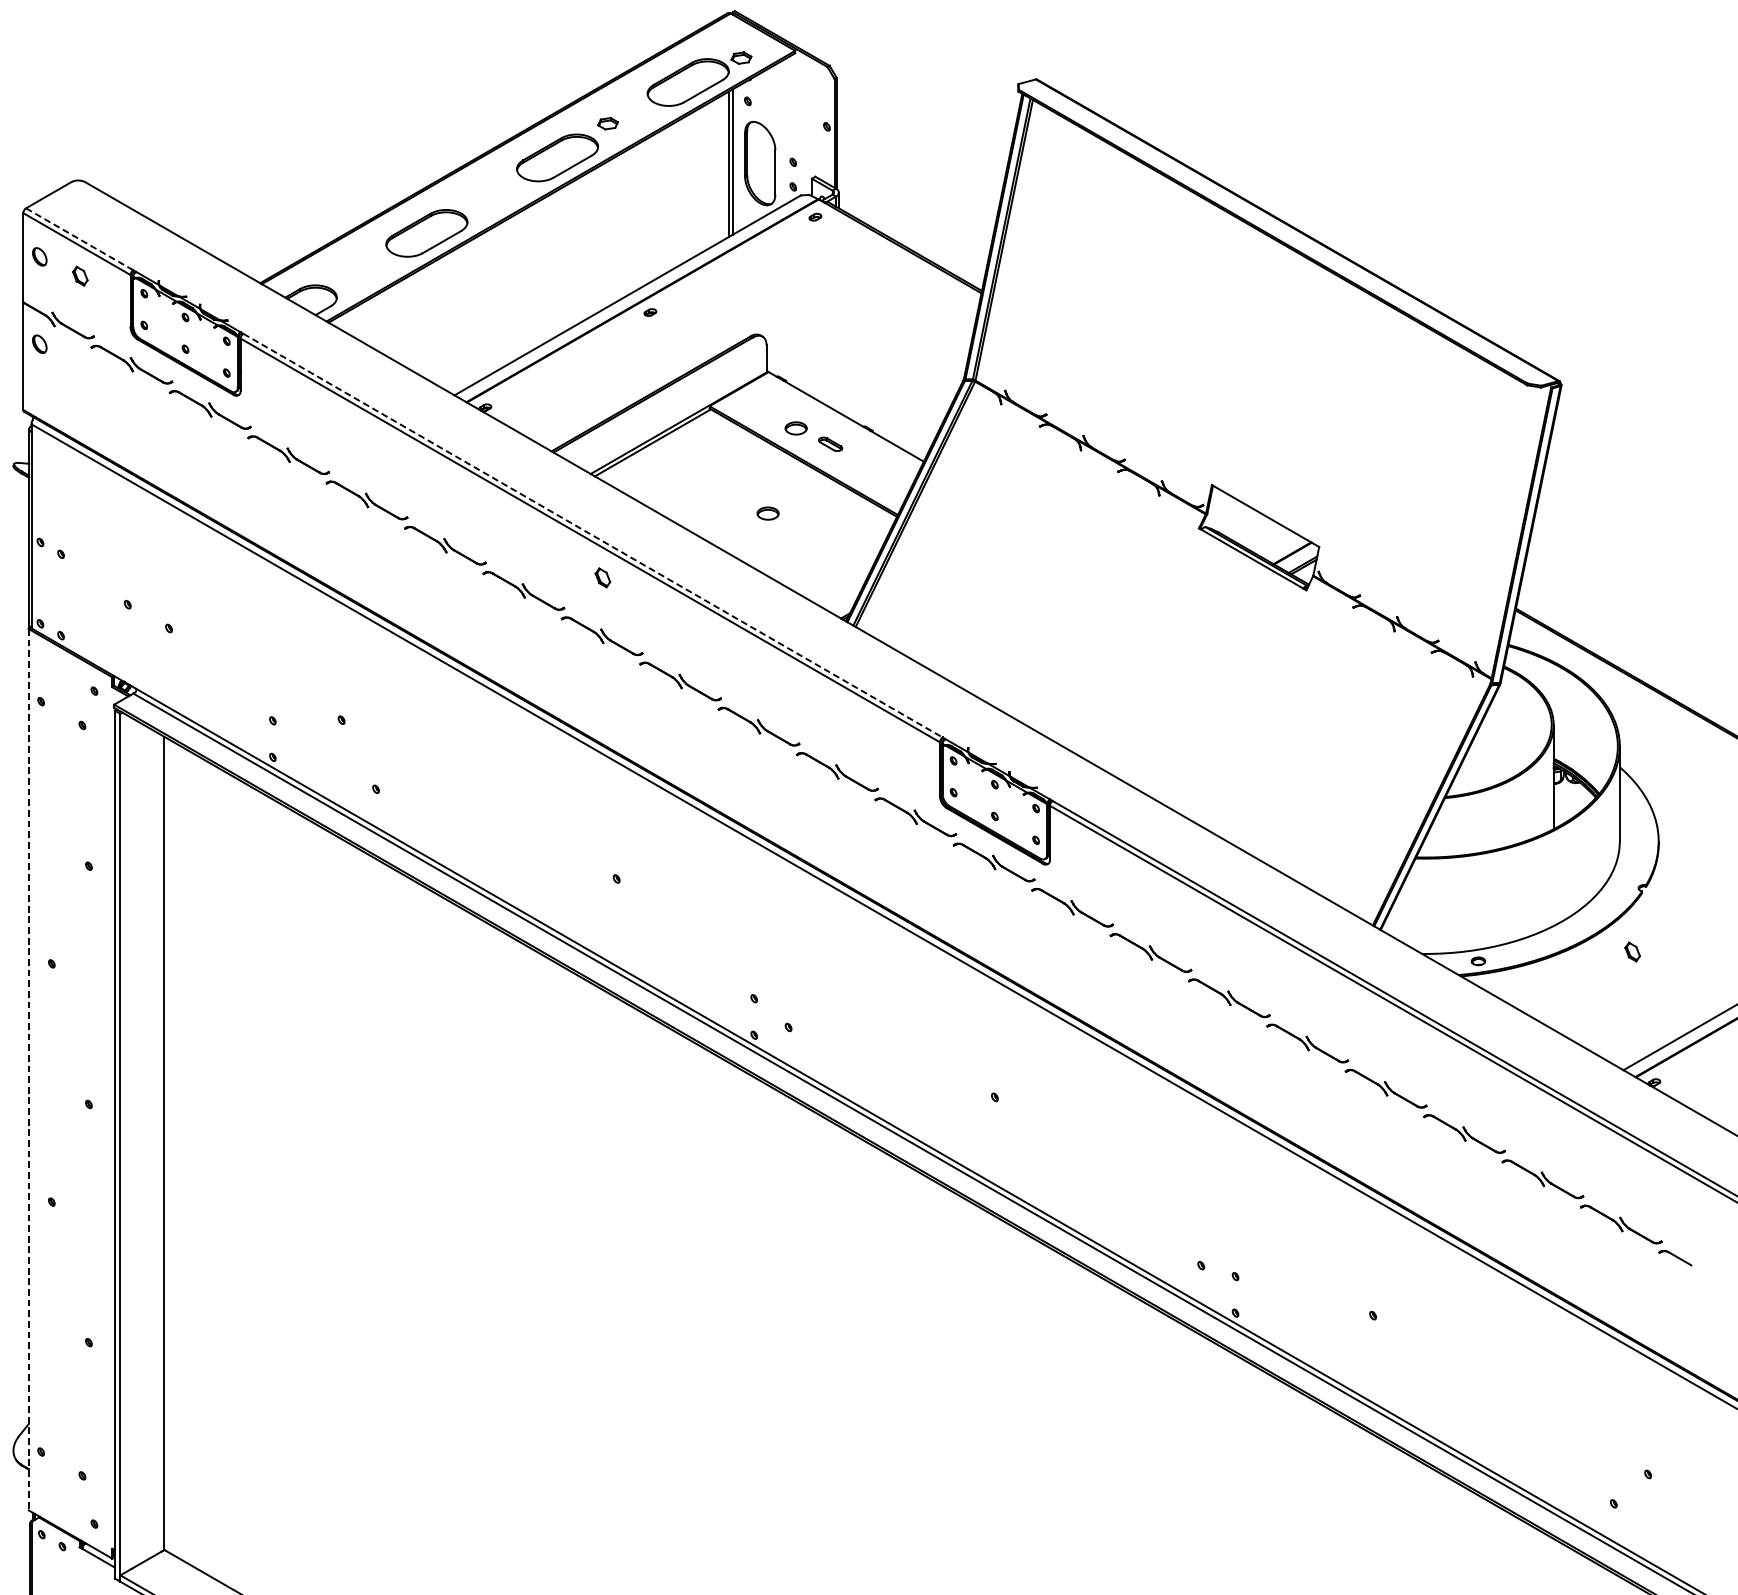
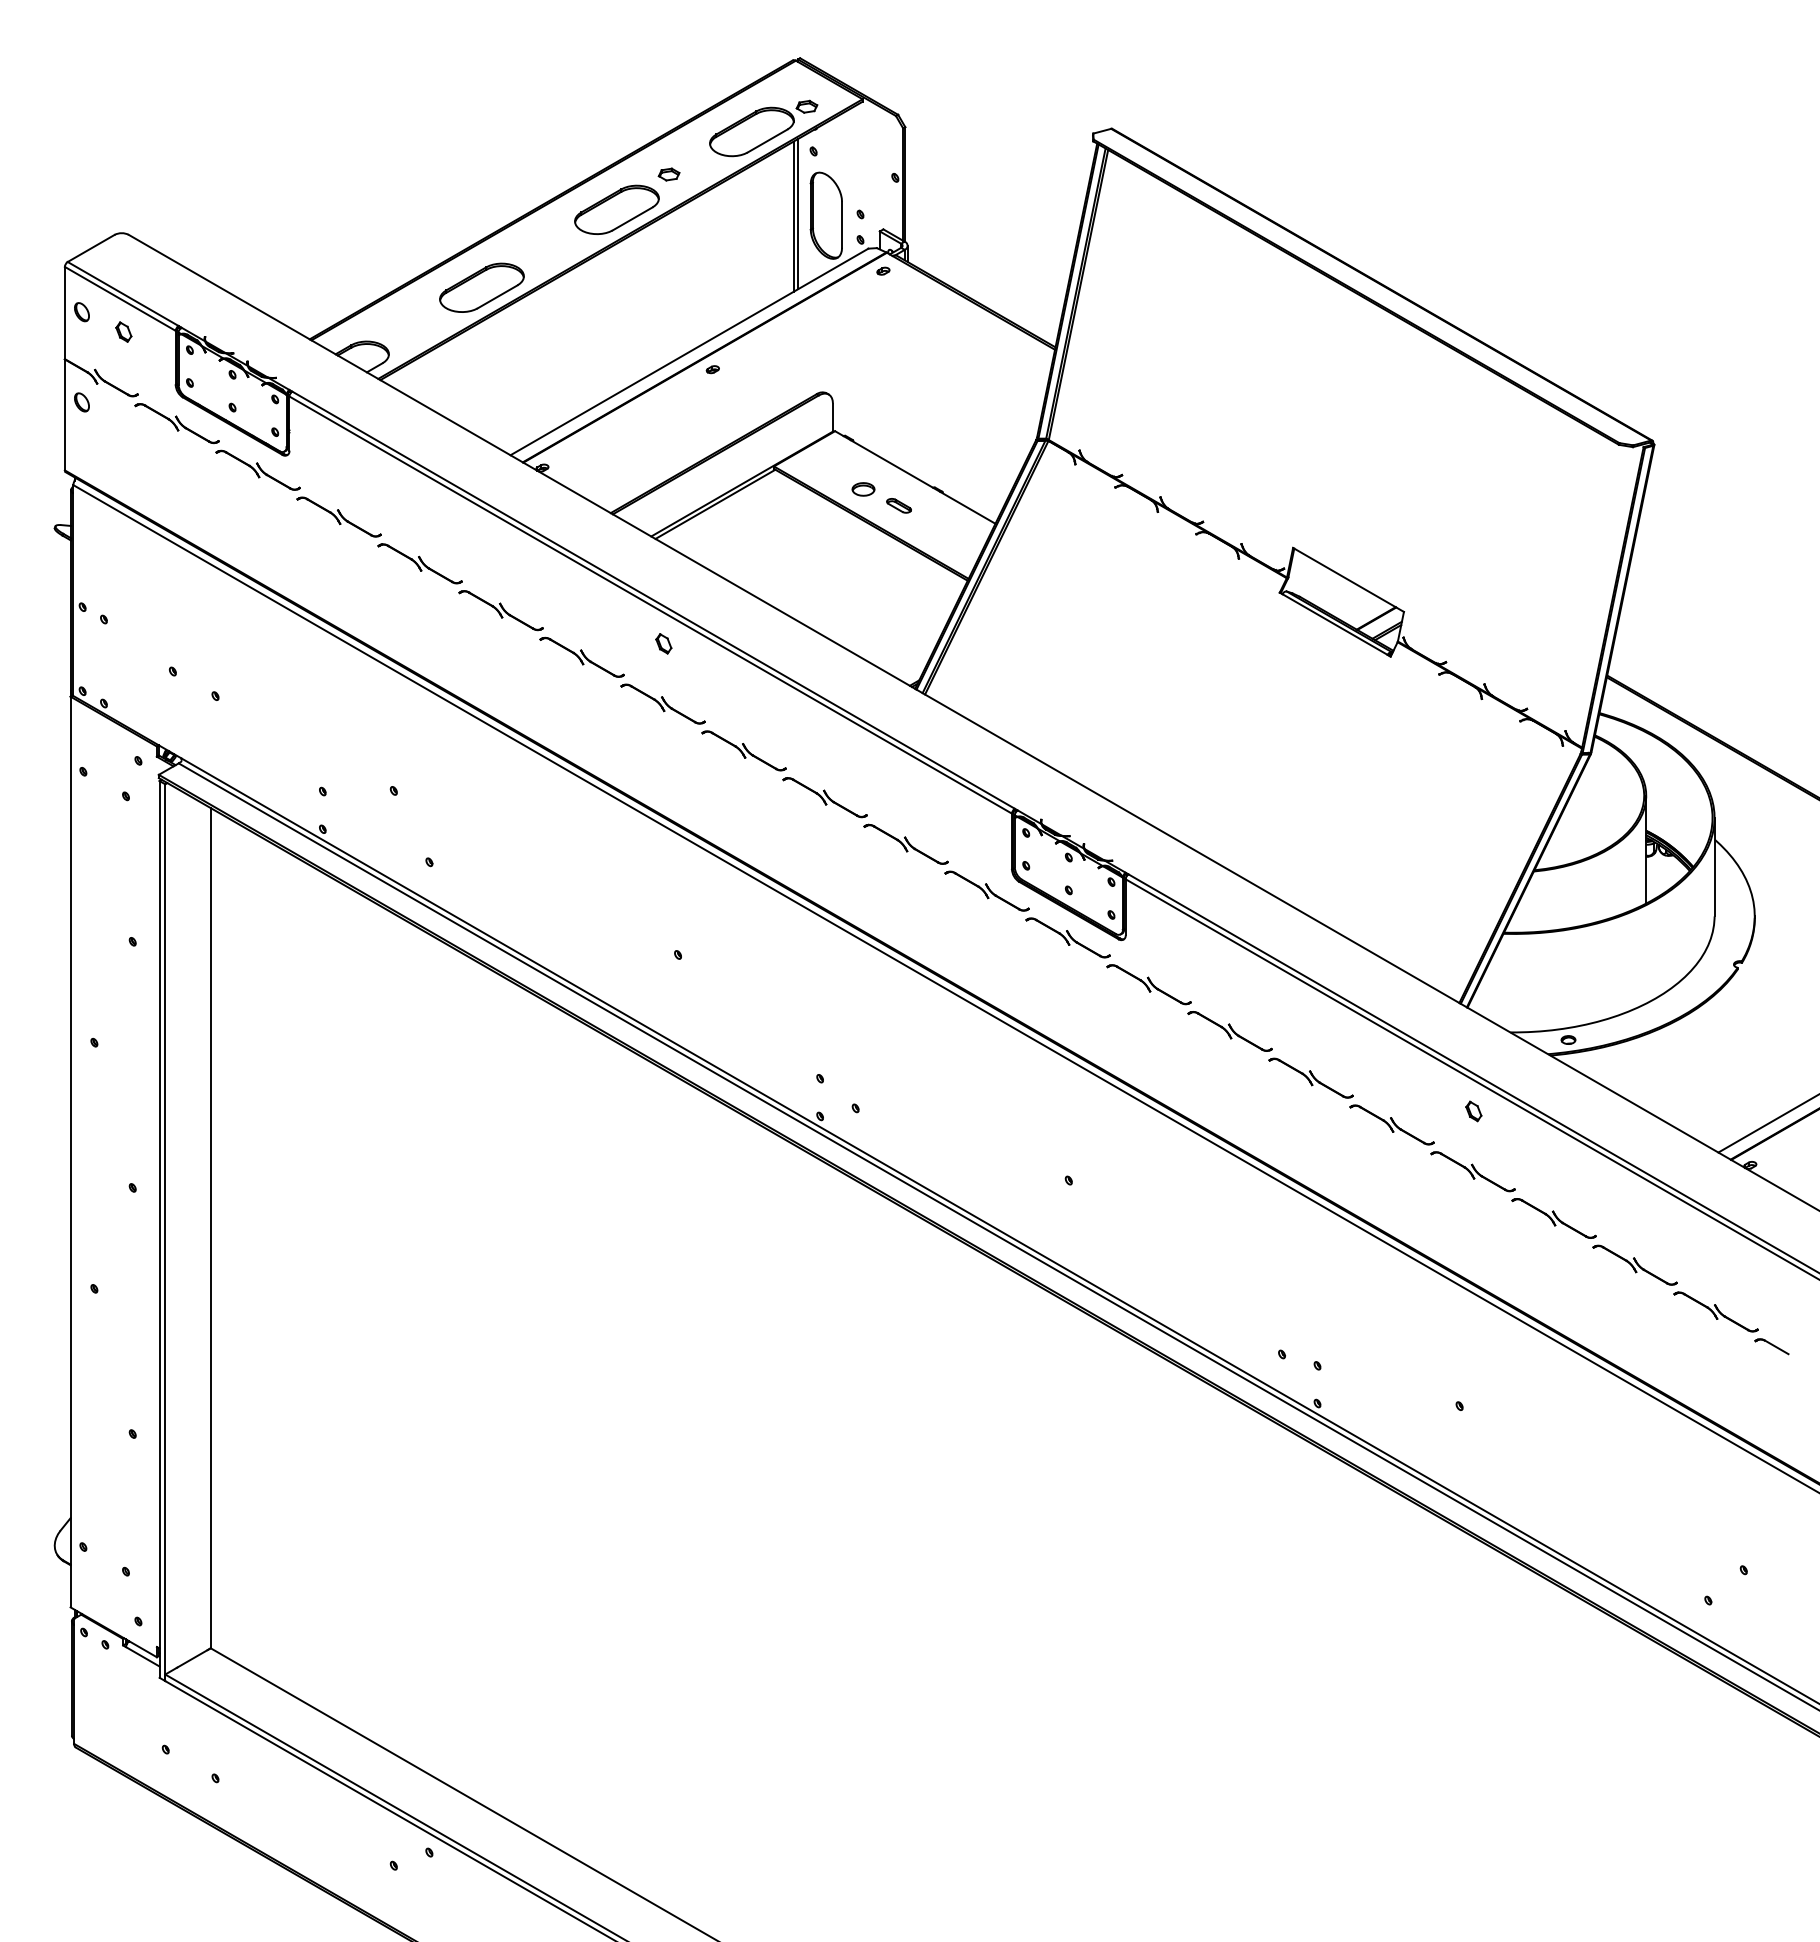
line: (79, 238) -> (123, 293), dashed -> solid
part: (768, 513) -> (834, 577), removed
line: (593, 535) -> (654, 600), dashed -> solid
part: (1632, 952) -> (1473, 1111), moved
line: (28, 1070) -> (70, 1152), dashed -> solid

